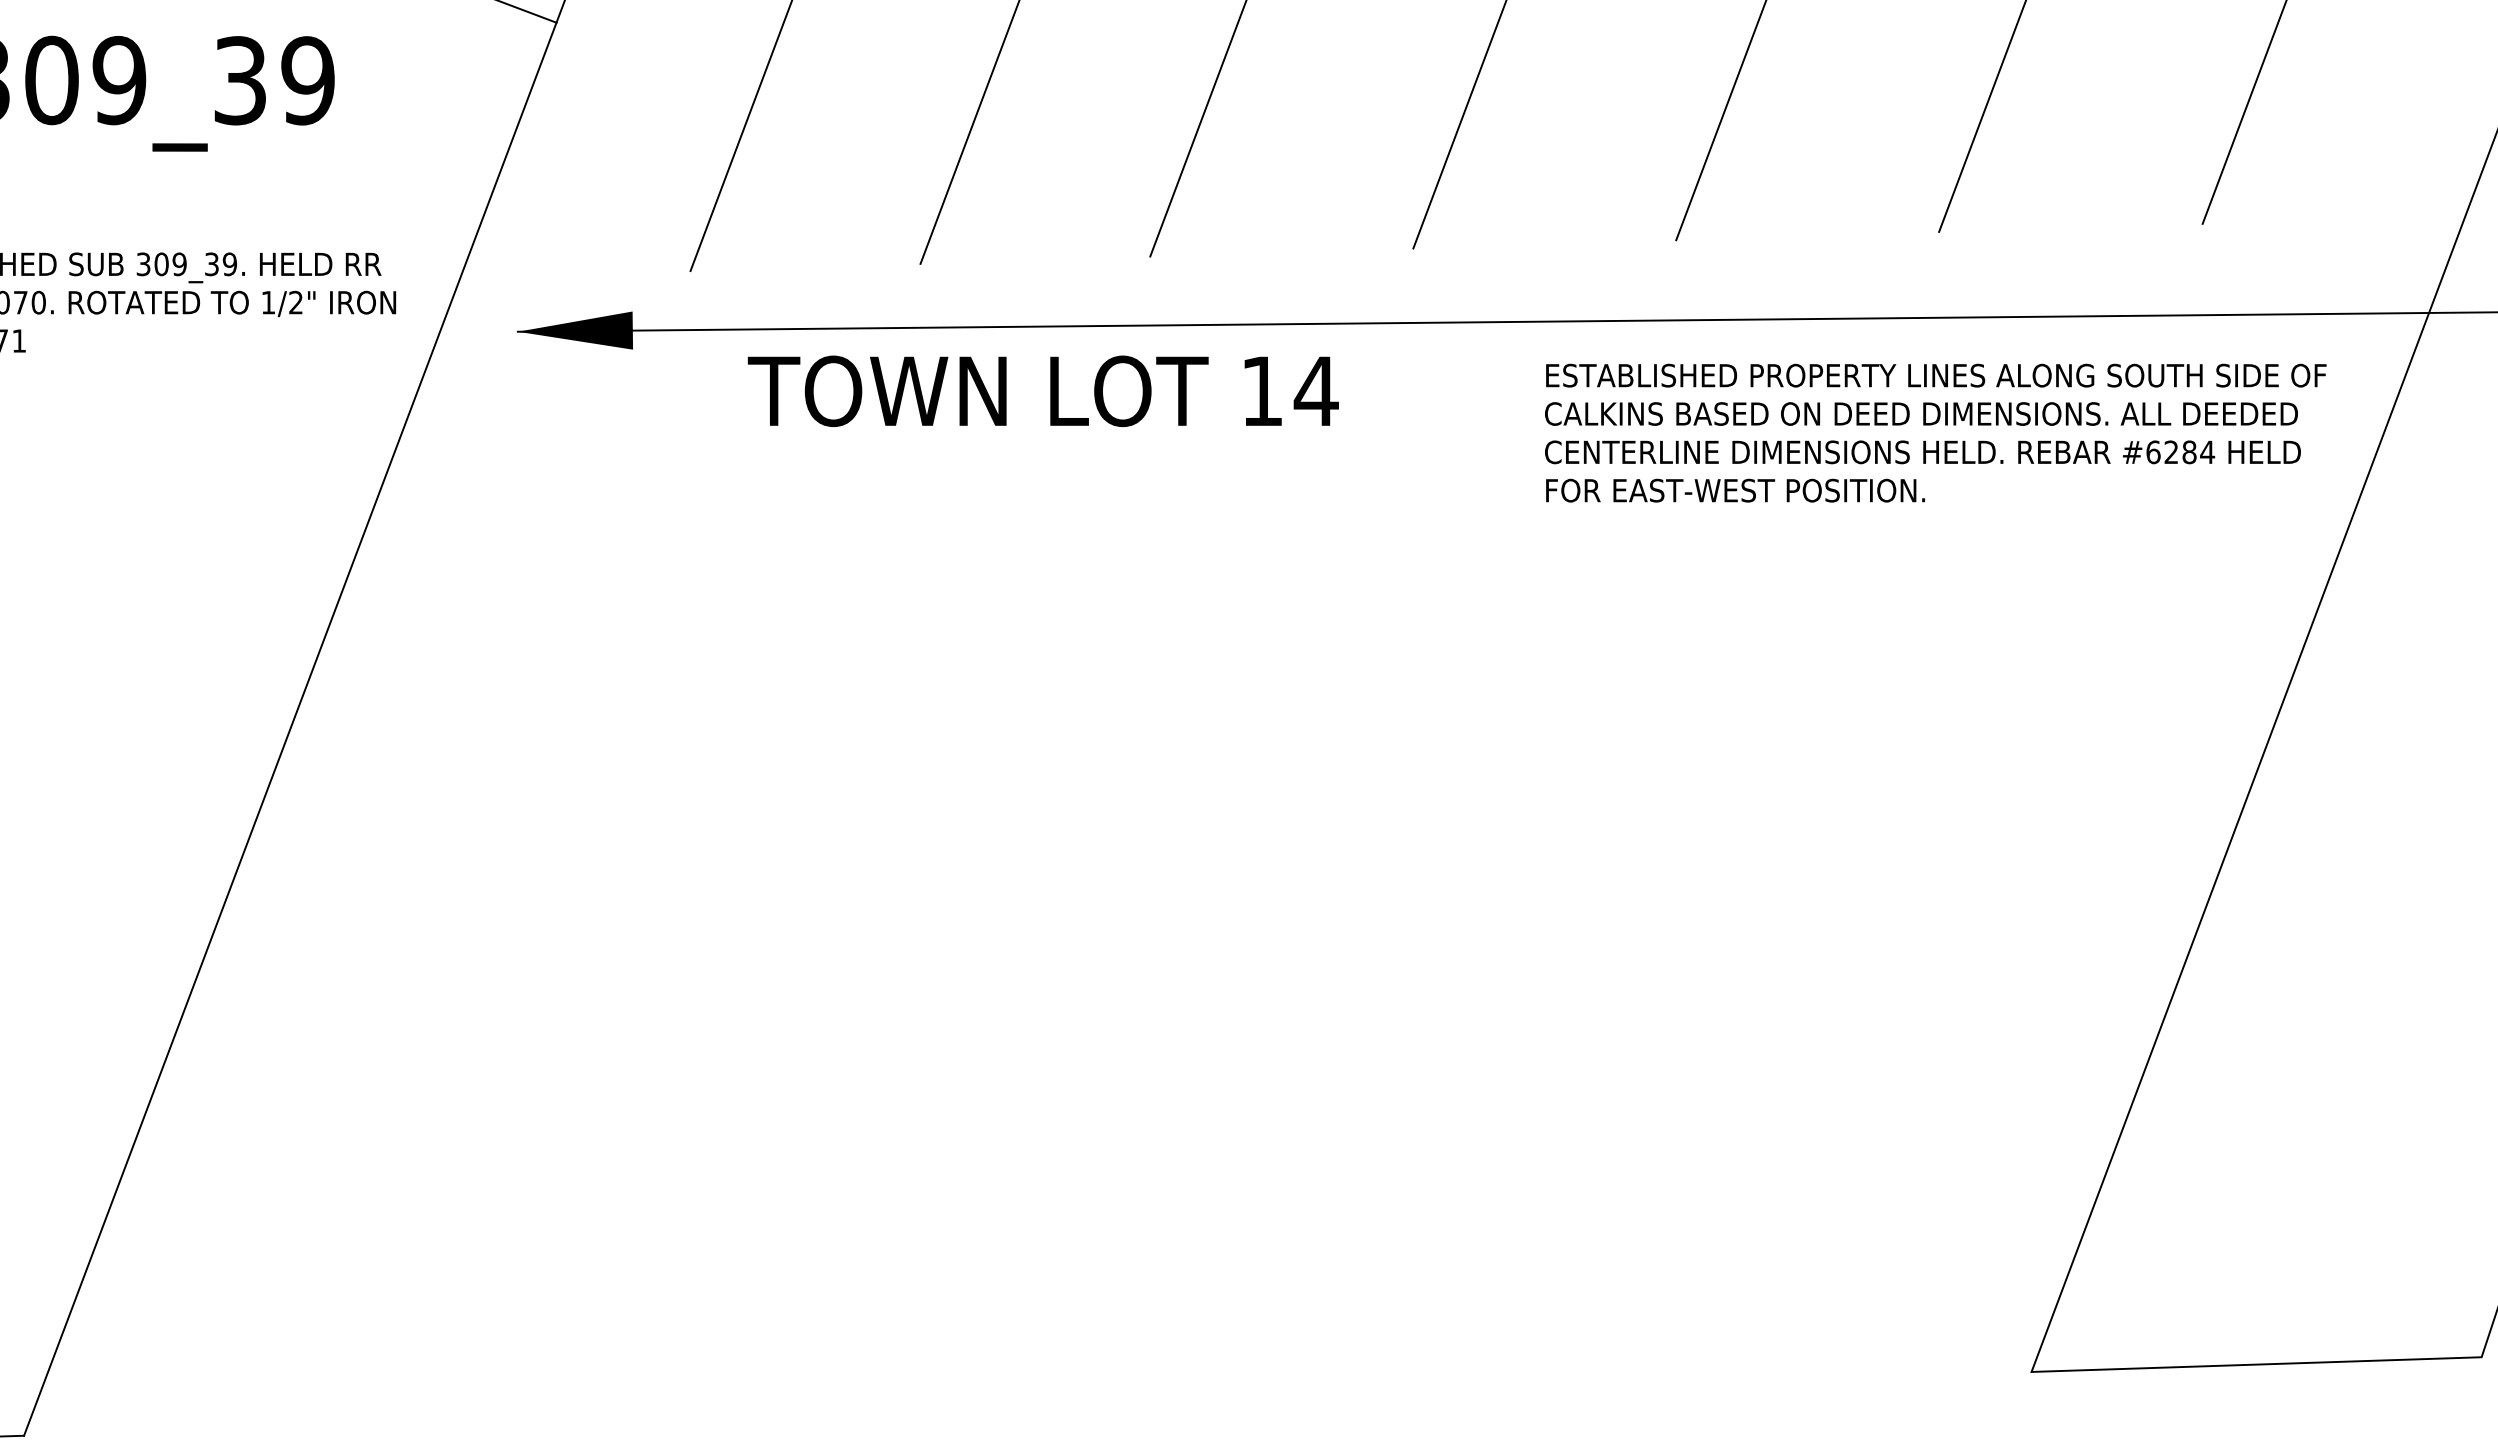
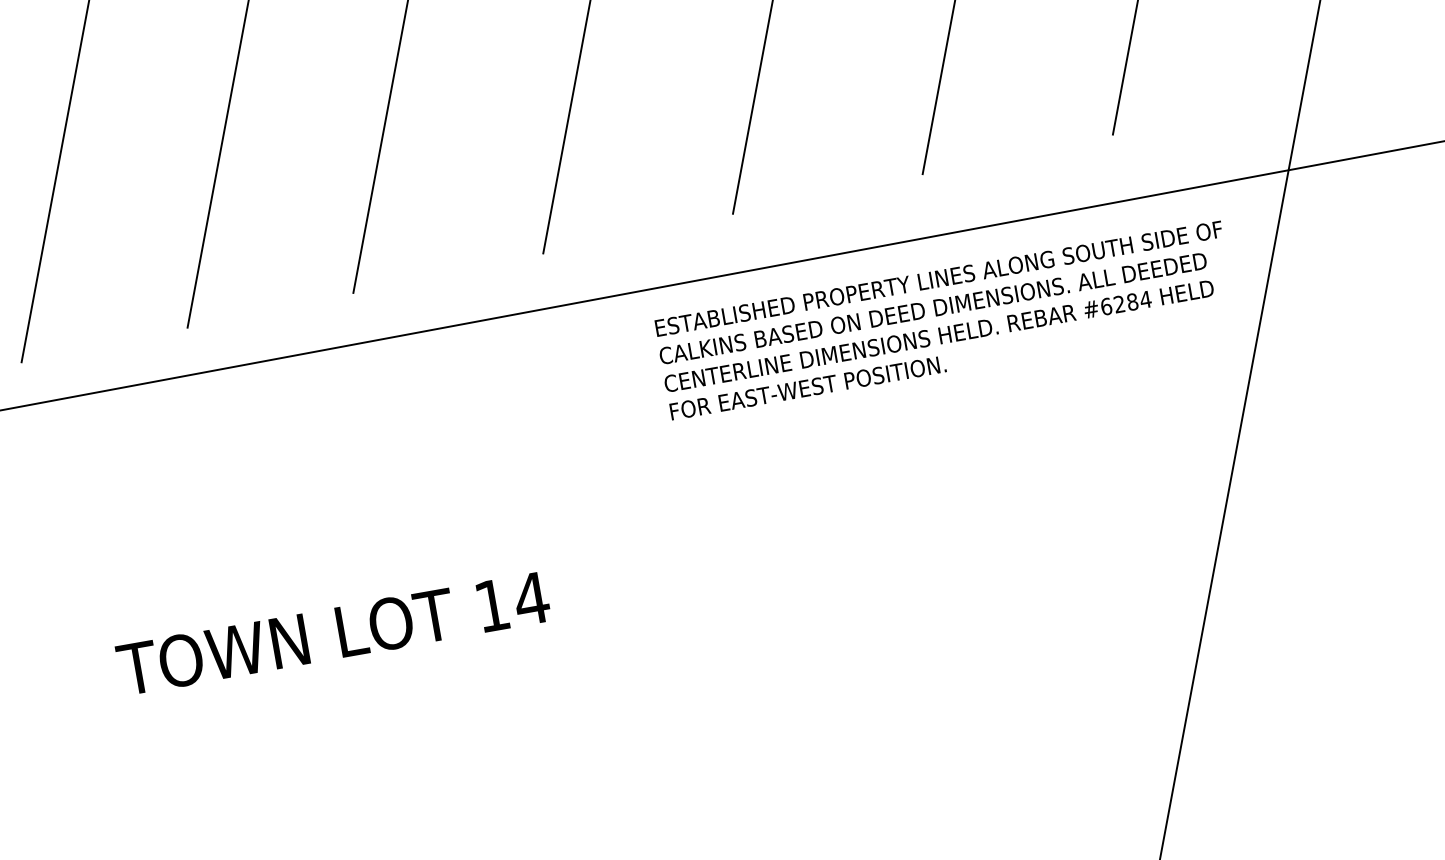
text: (1042, 391) -> (332, 633), moved

